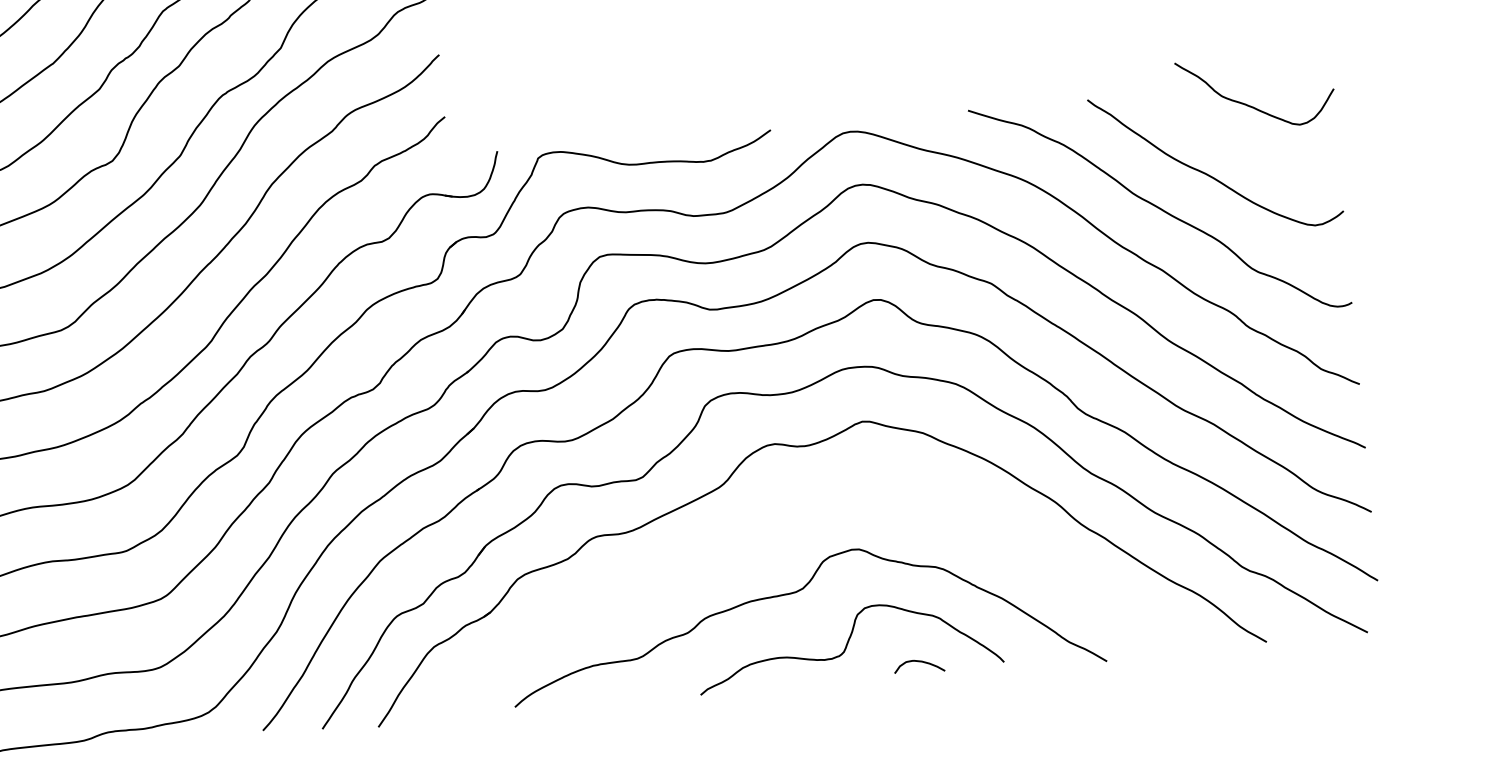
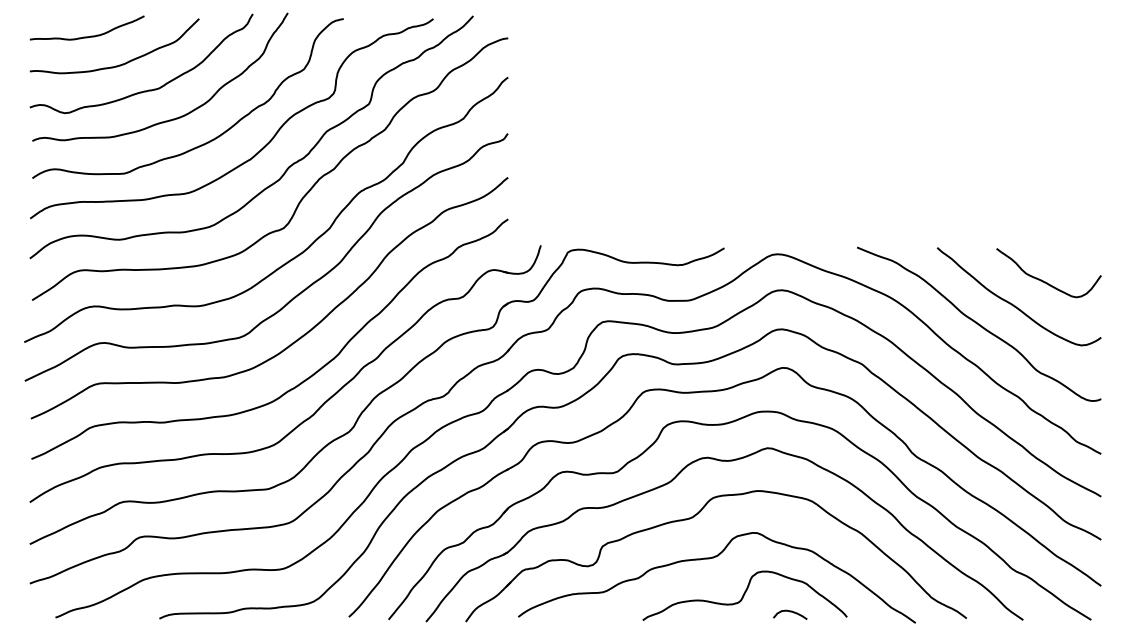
curve: (1251, 105) -> (1045, 281), moved
part: (763, 534) -> (694, 517), added

